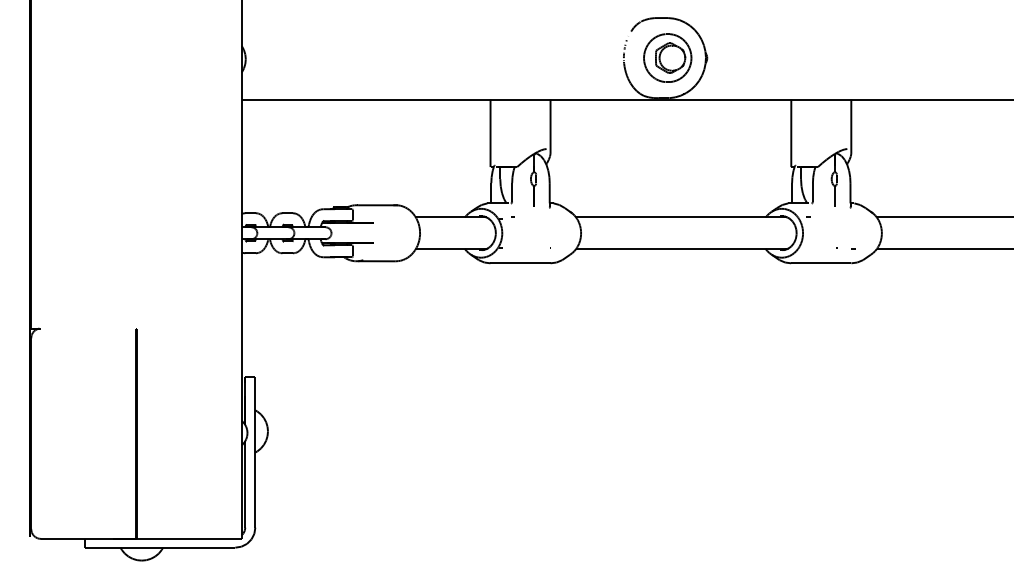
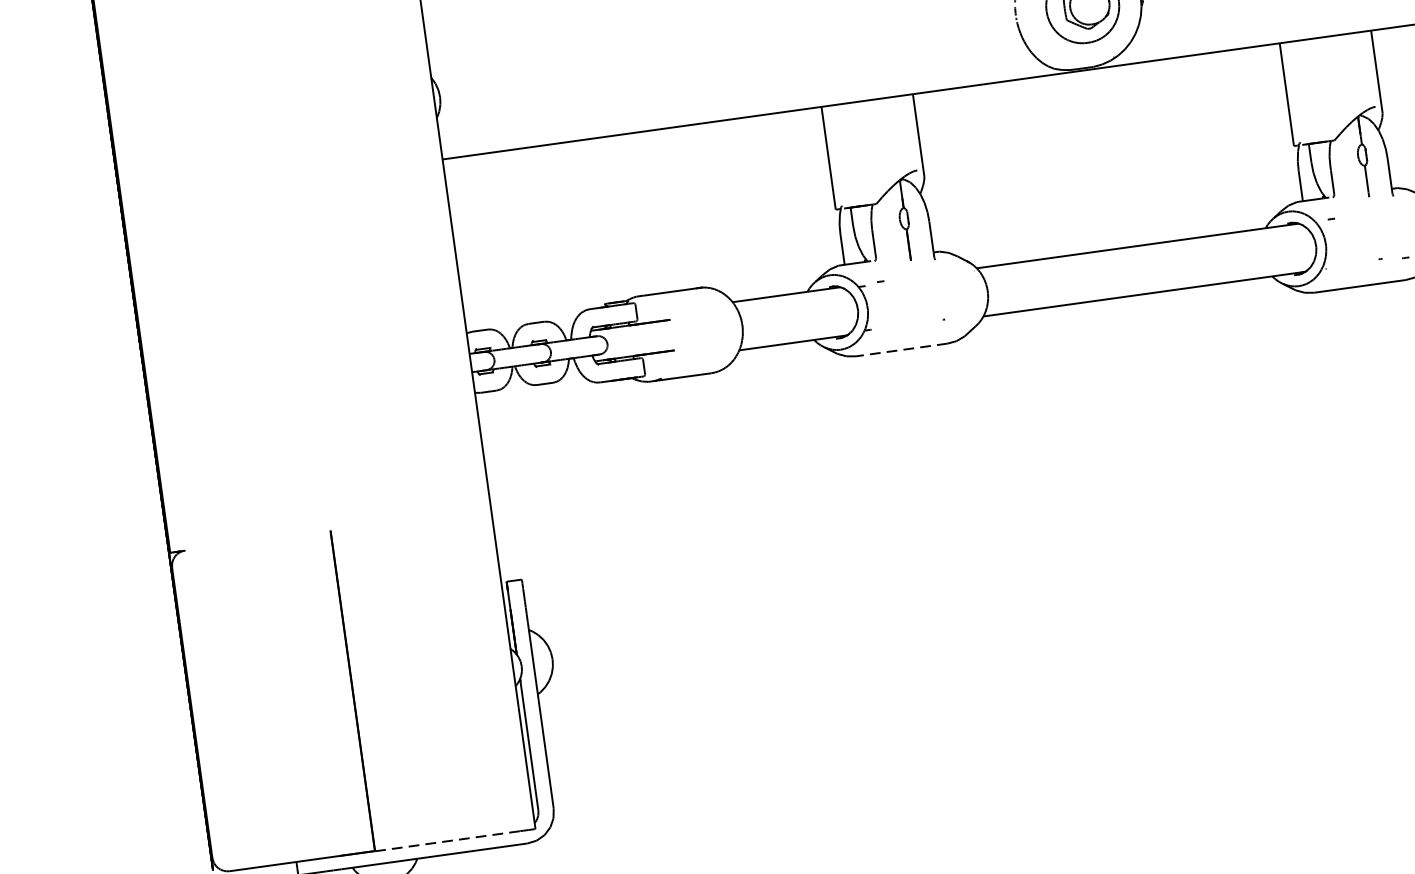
line: (520, 263) -> (901, 350), solid -> dashed
line: (184, 539) -> (448, 841), solid -> dashed

